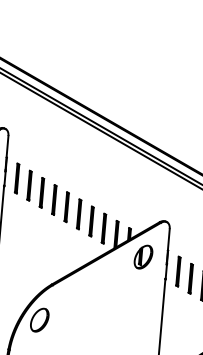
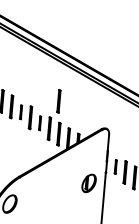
part: (103, 185) -> (58, 101), added
part: (54, 199) -> (21, 111), size x0.6
part: (79, 214) -> (40, 123), size x0.6
part: (143, 256) -> (89, 182), moved
part: (178, 271) -> (115, 166), size x0.6

